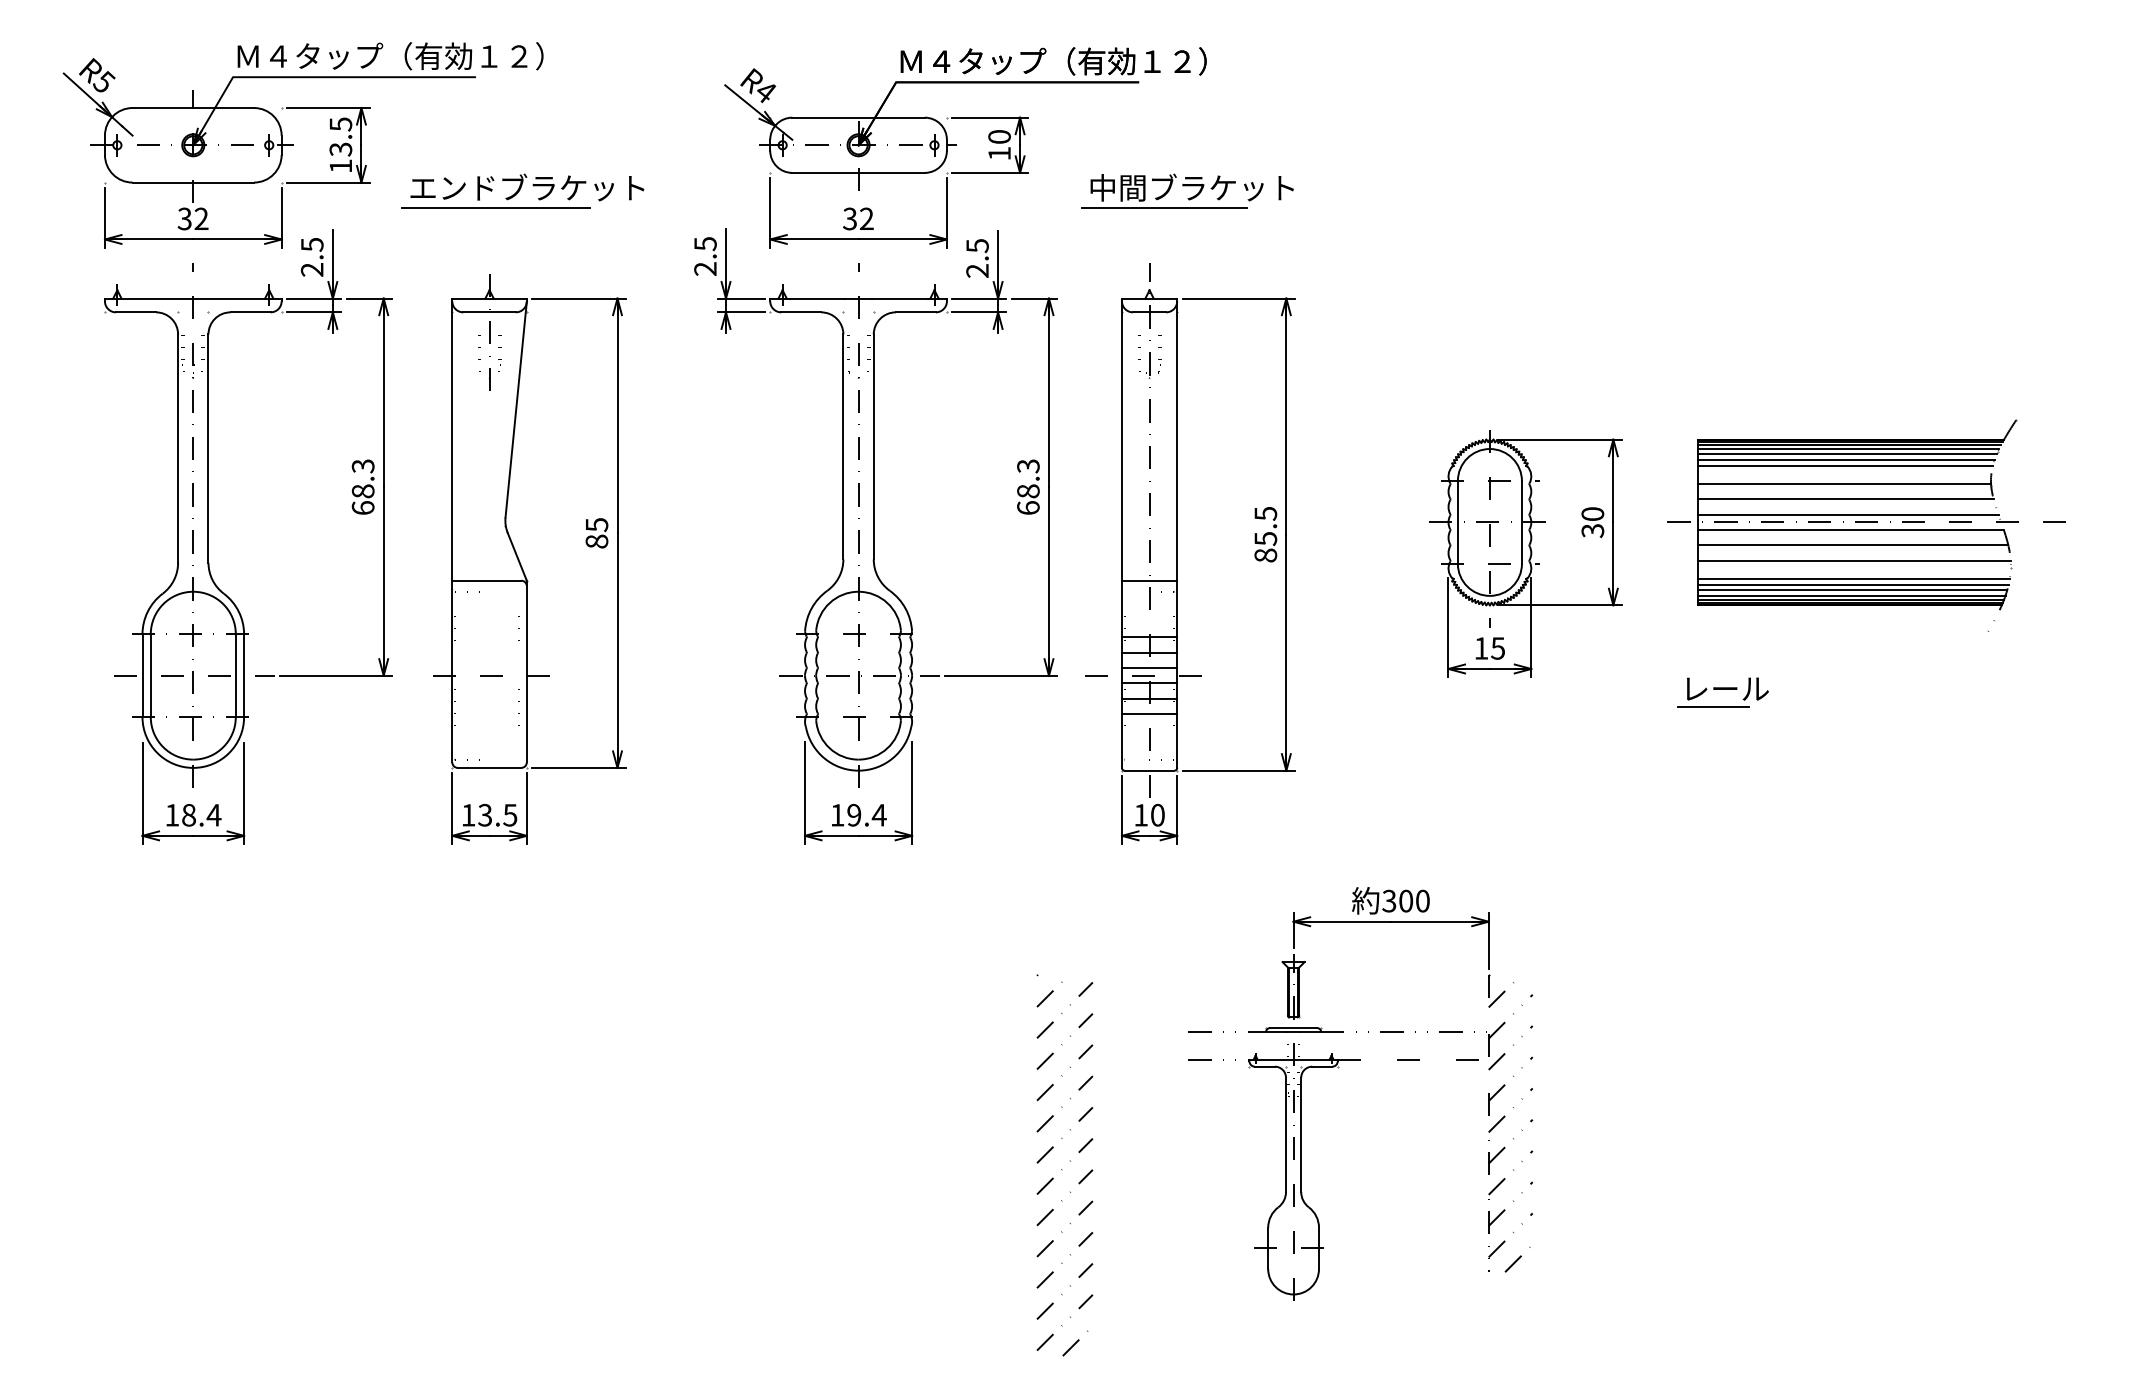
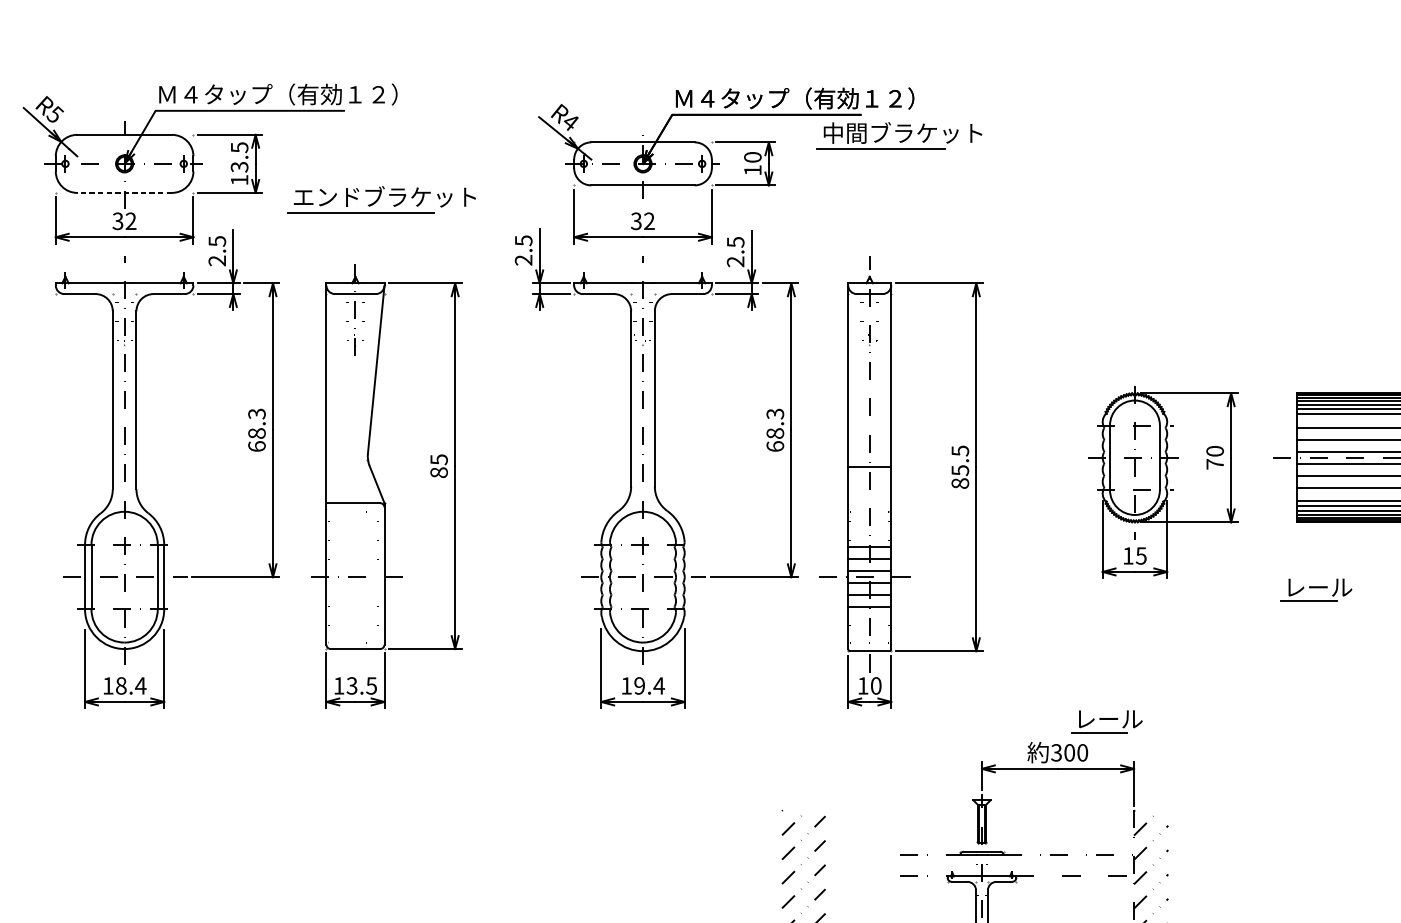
line: (193, 182) -> (124, 192), solid -> dashed
part: (1187, 190) -> (899, 135), moved
text: (1592, 530) -> (1214, 464), 30 -> 70
line: (1149, 580) -> (869, 467), moved
part: (1453, 861) -> (1106, 721), added

